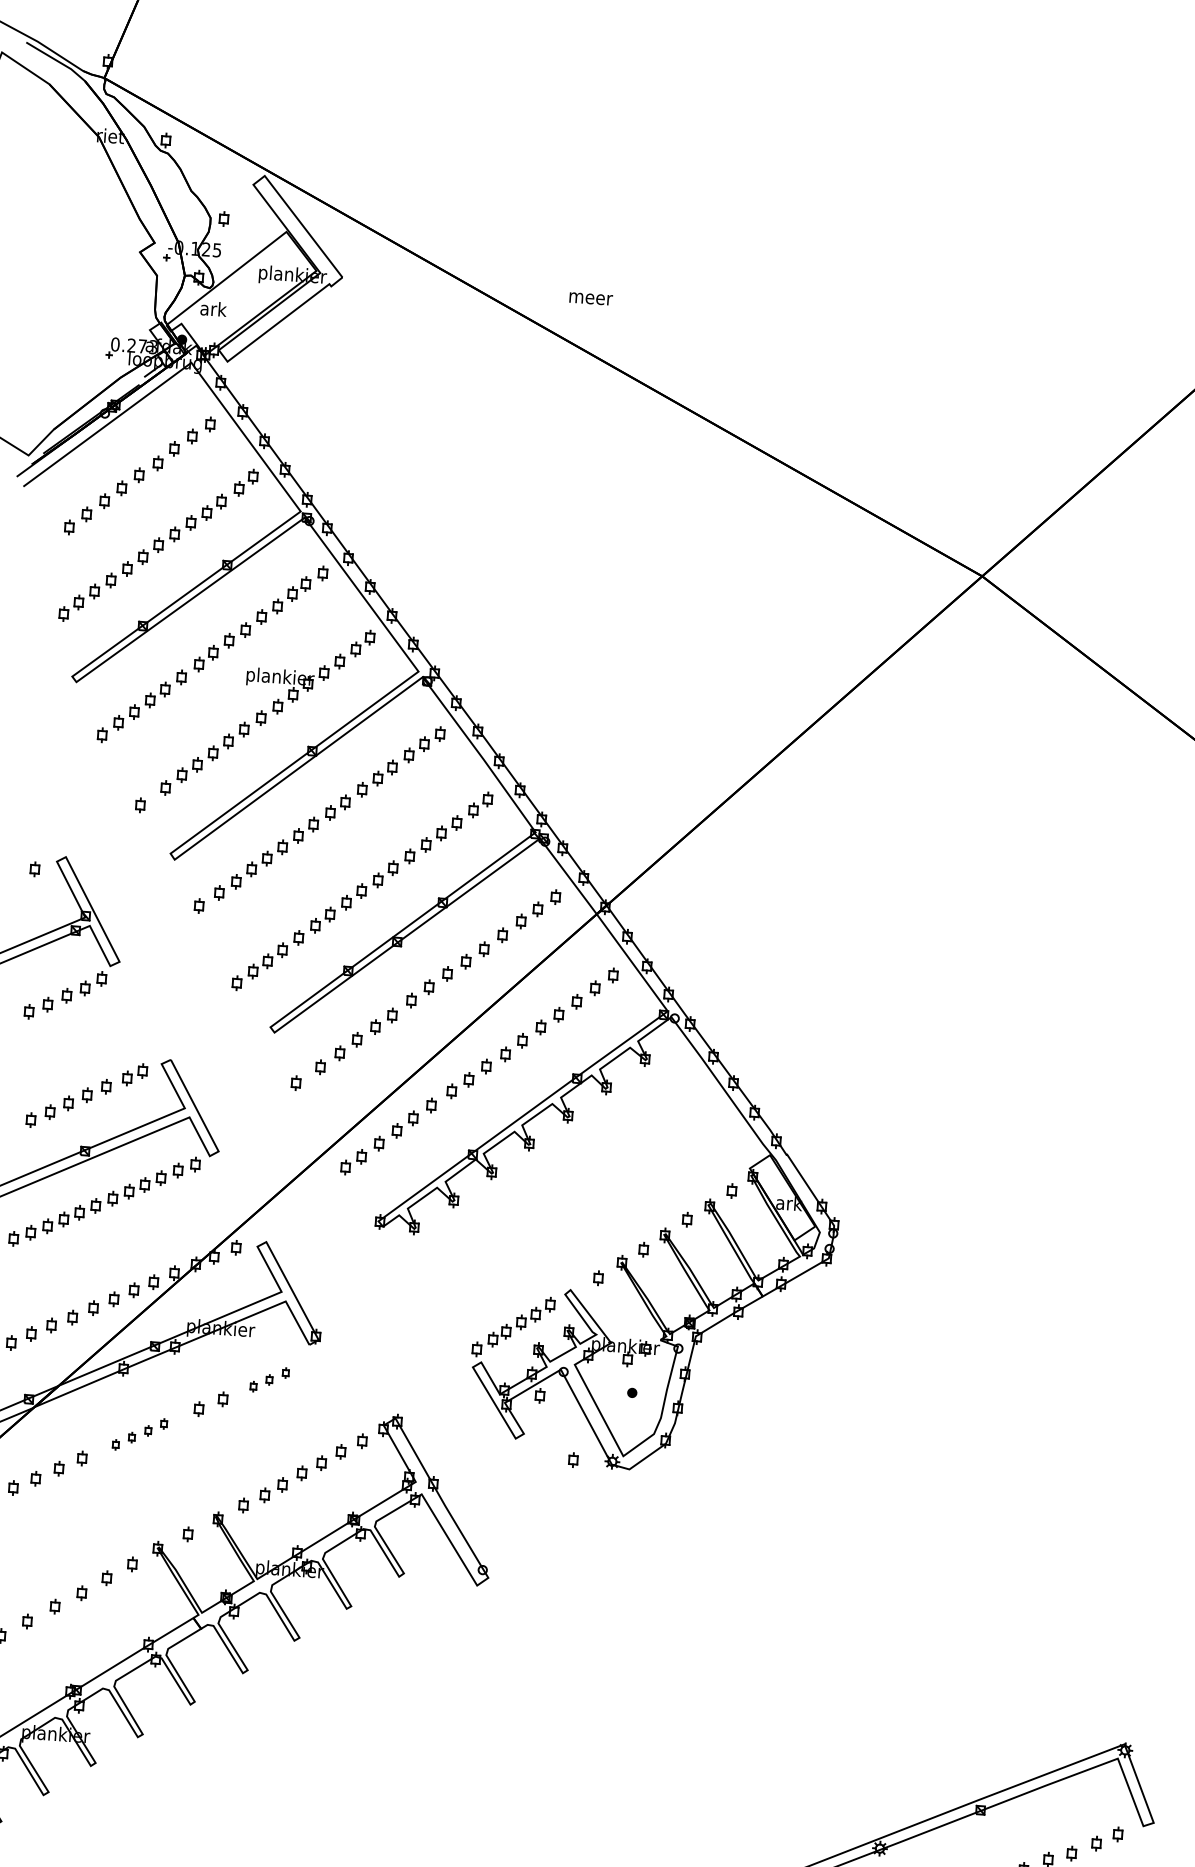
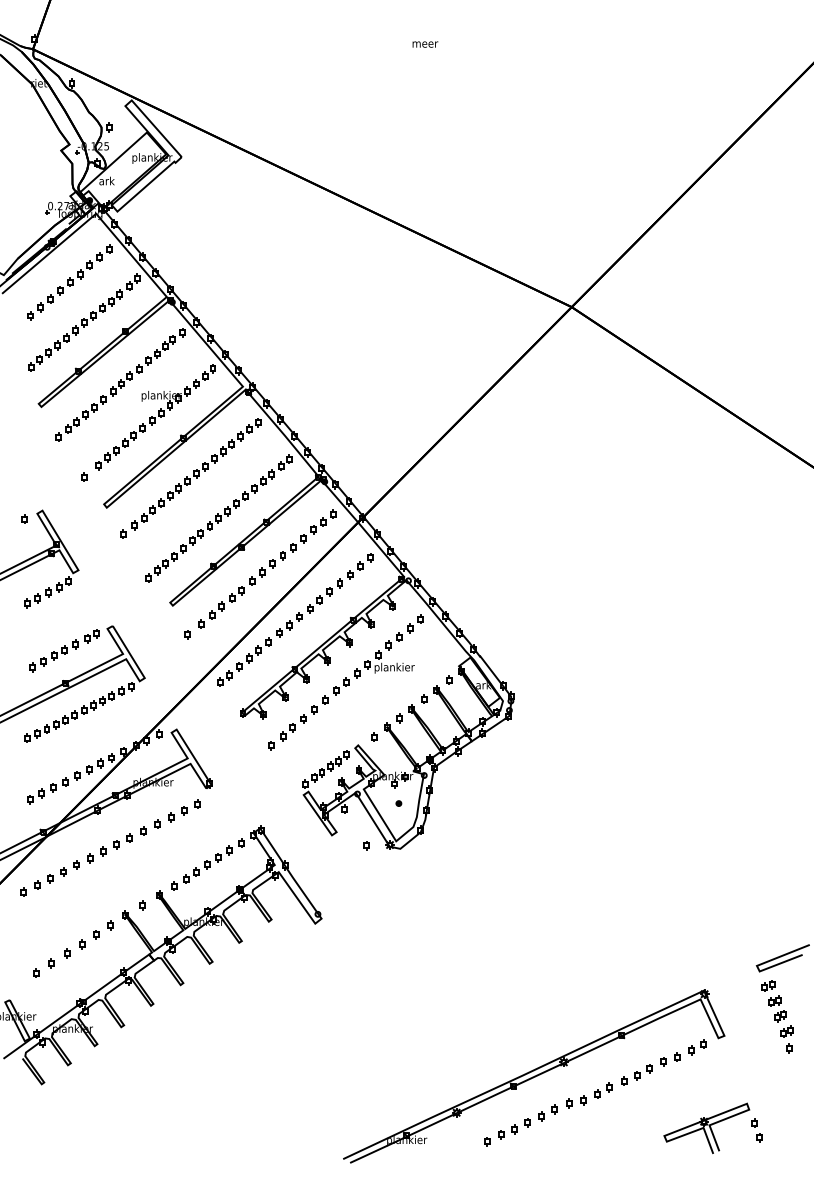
text: (591, 298) -> (425, 44), moved
part: (556, 1182) -> (345, 682), added
part: (270, 1379) -> (184, 810), size x1.43
part: (139, 1434) -> (109, 848), size x1.43

